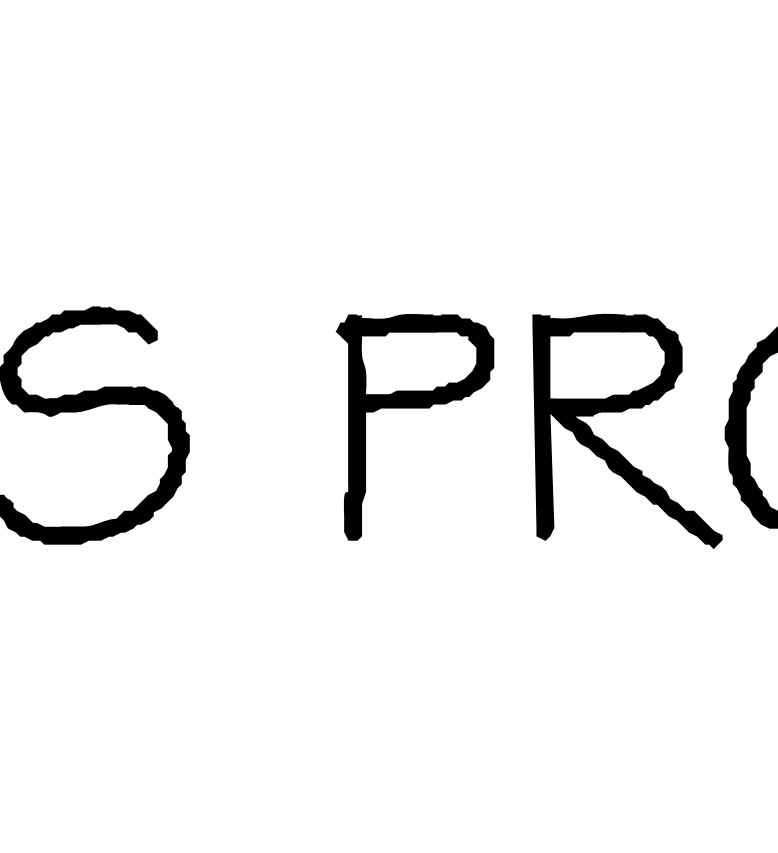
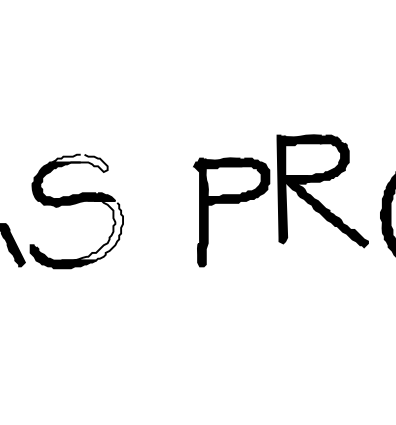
fill: (98, 325) -> (79, 163), removed
part: (622, 413) -> (320, 182), moved
fill: (125, 465) -> (92, 230), removed

